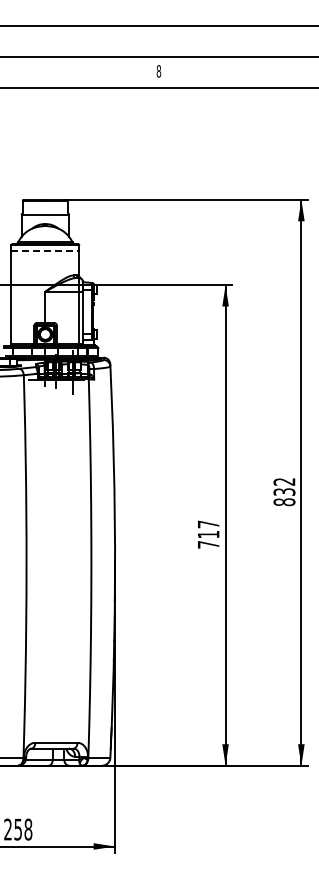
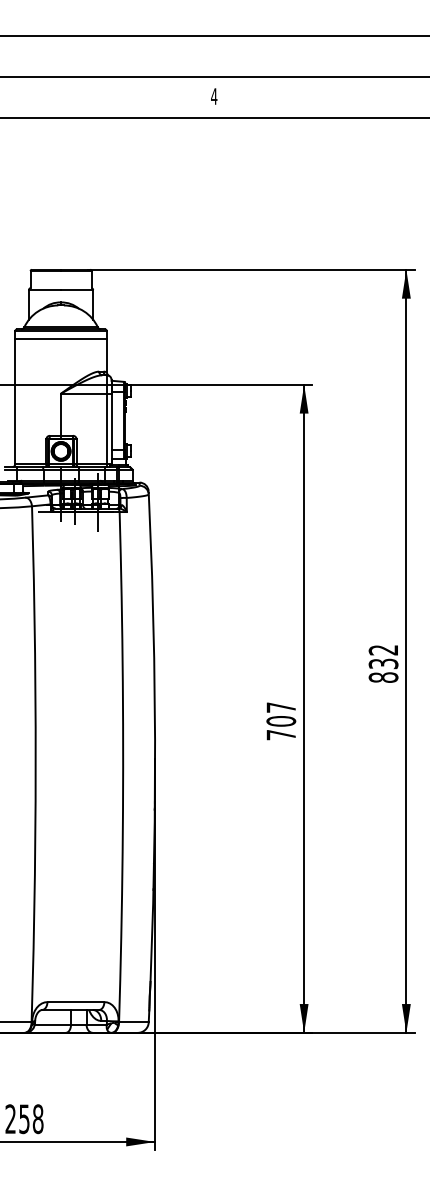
text: (158, 71) -> (213, 96), 8 -> 4
line: (45, 250) -> (61, 338), dashed -> solid
text: (208, 534) -> (281, 721), 717 -> 707

